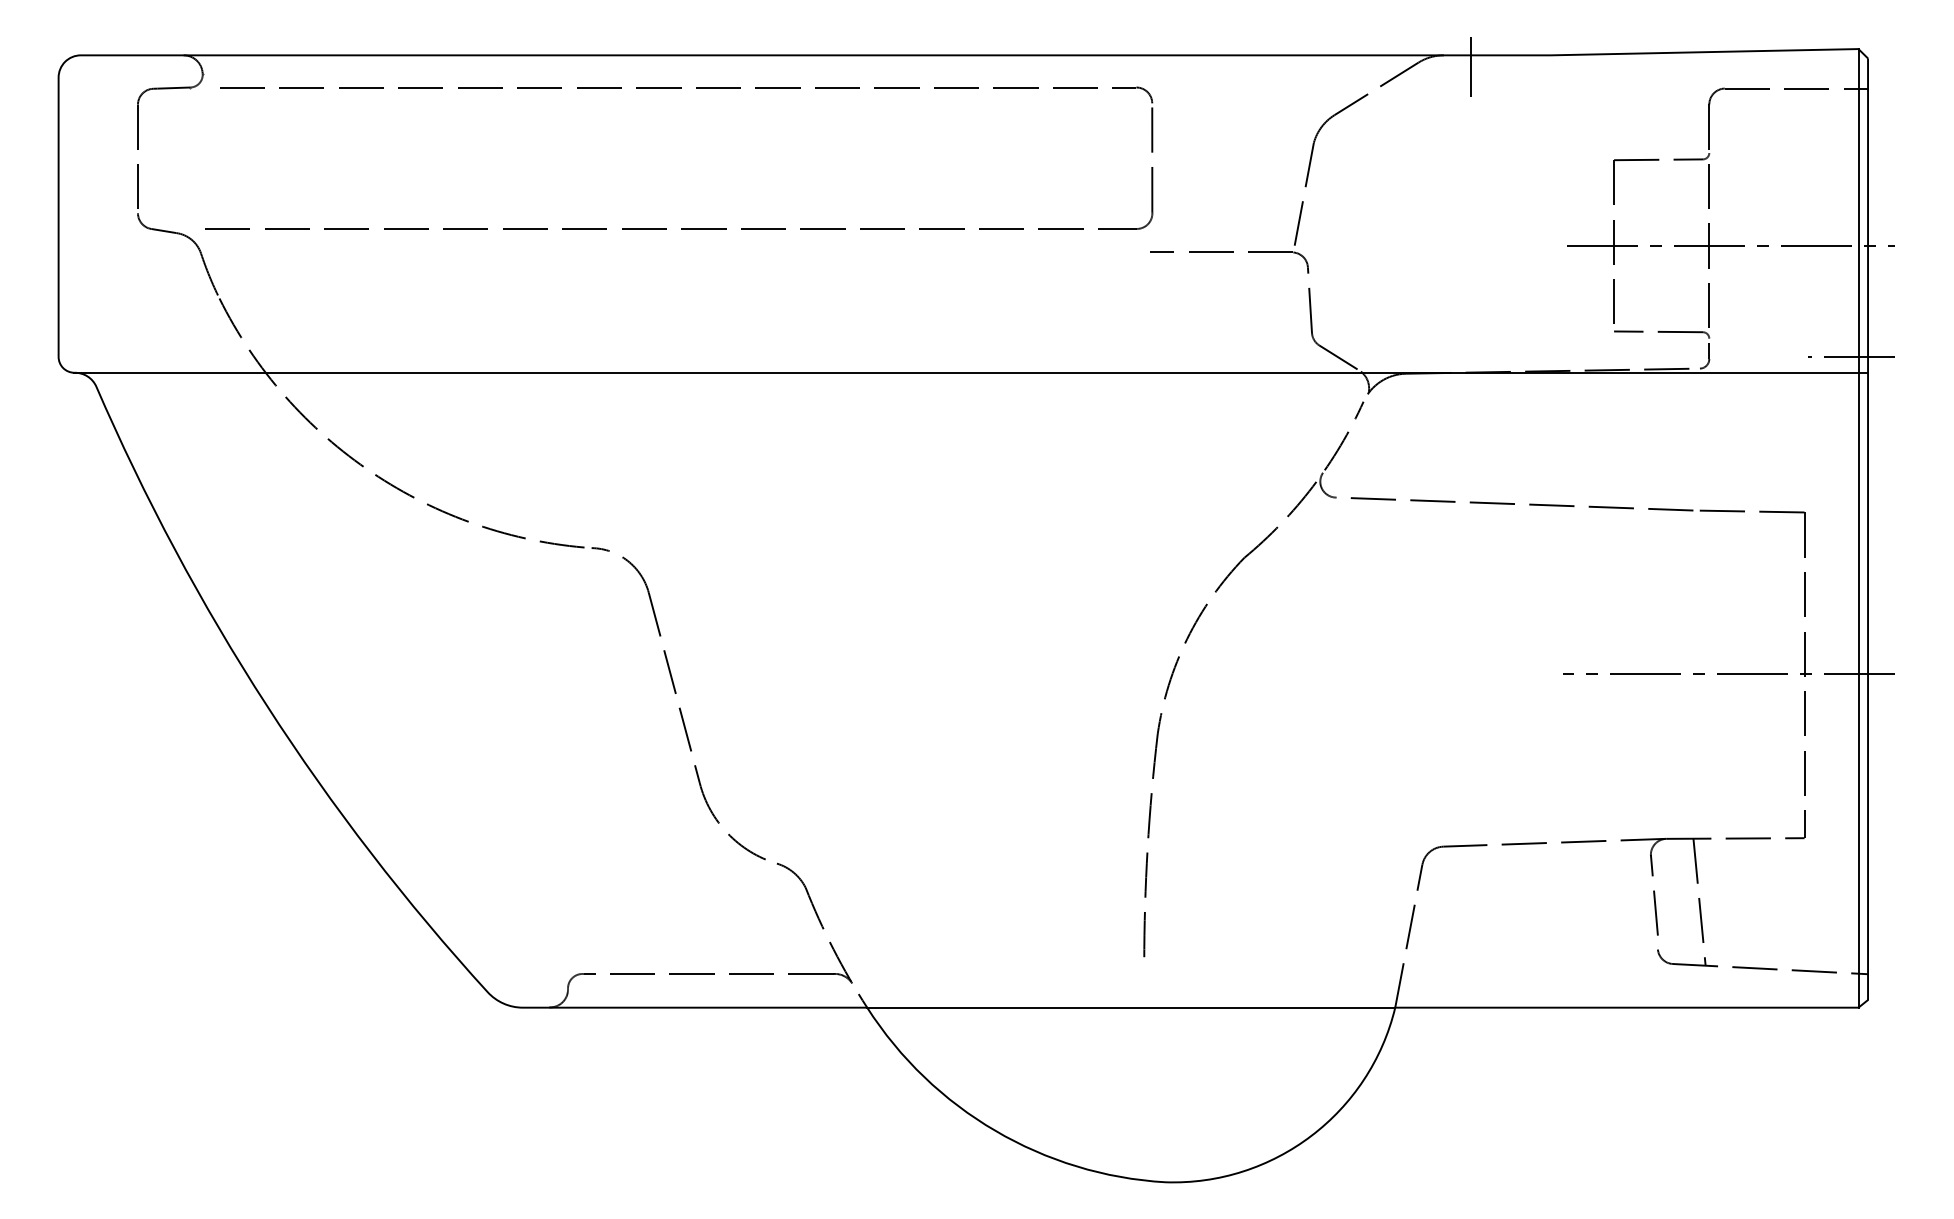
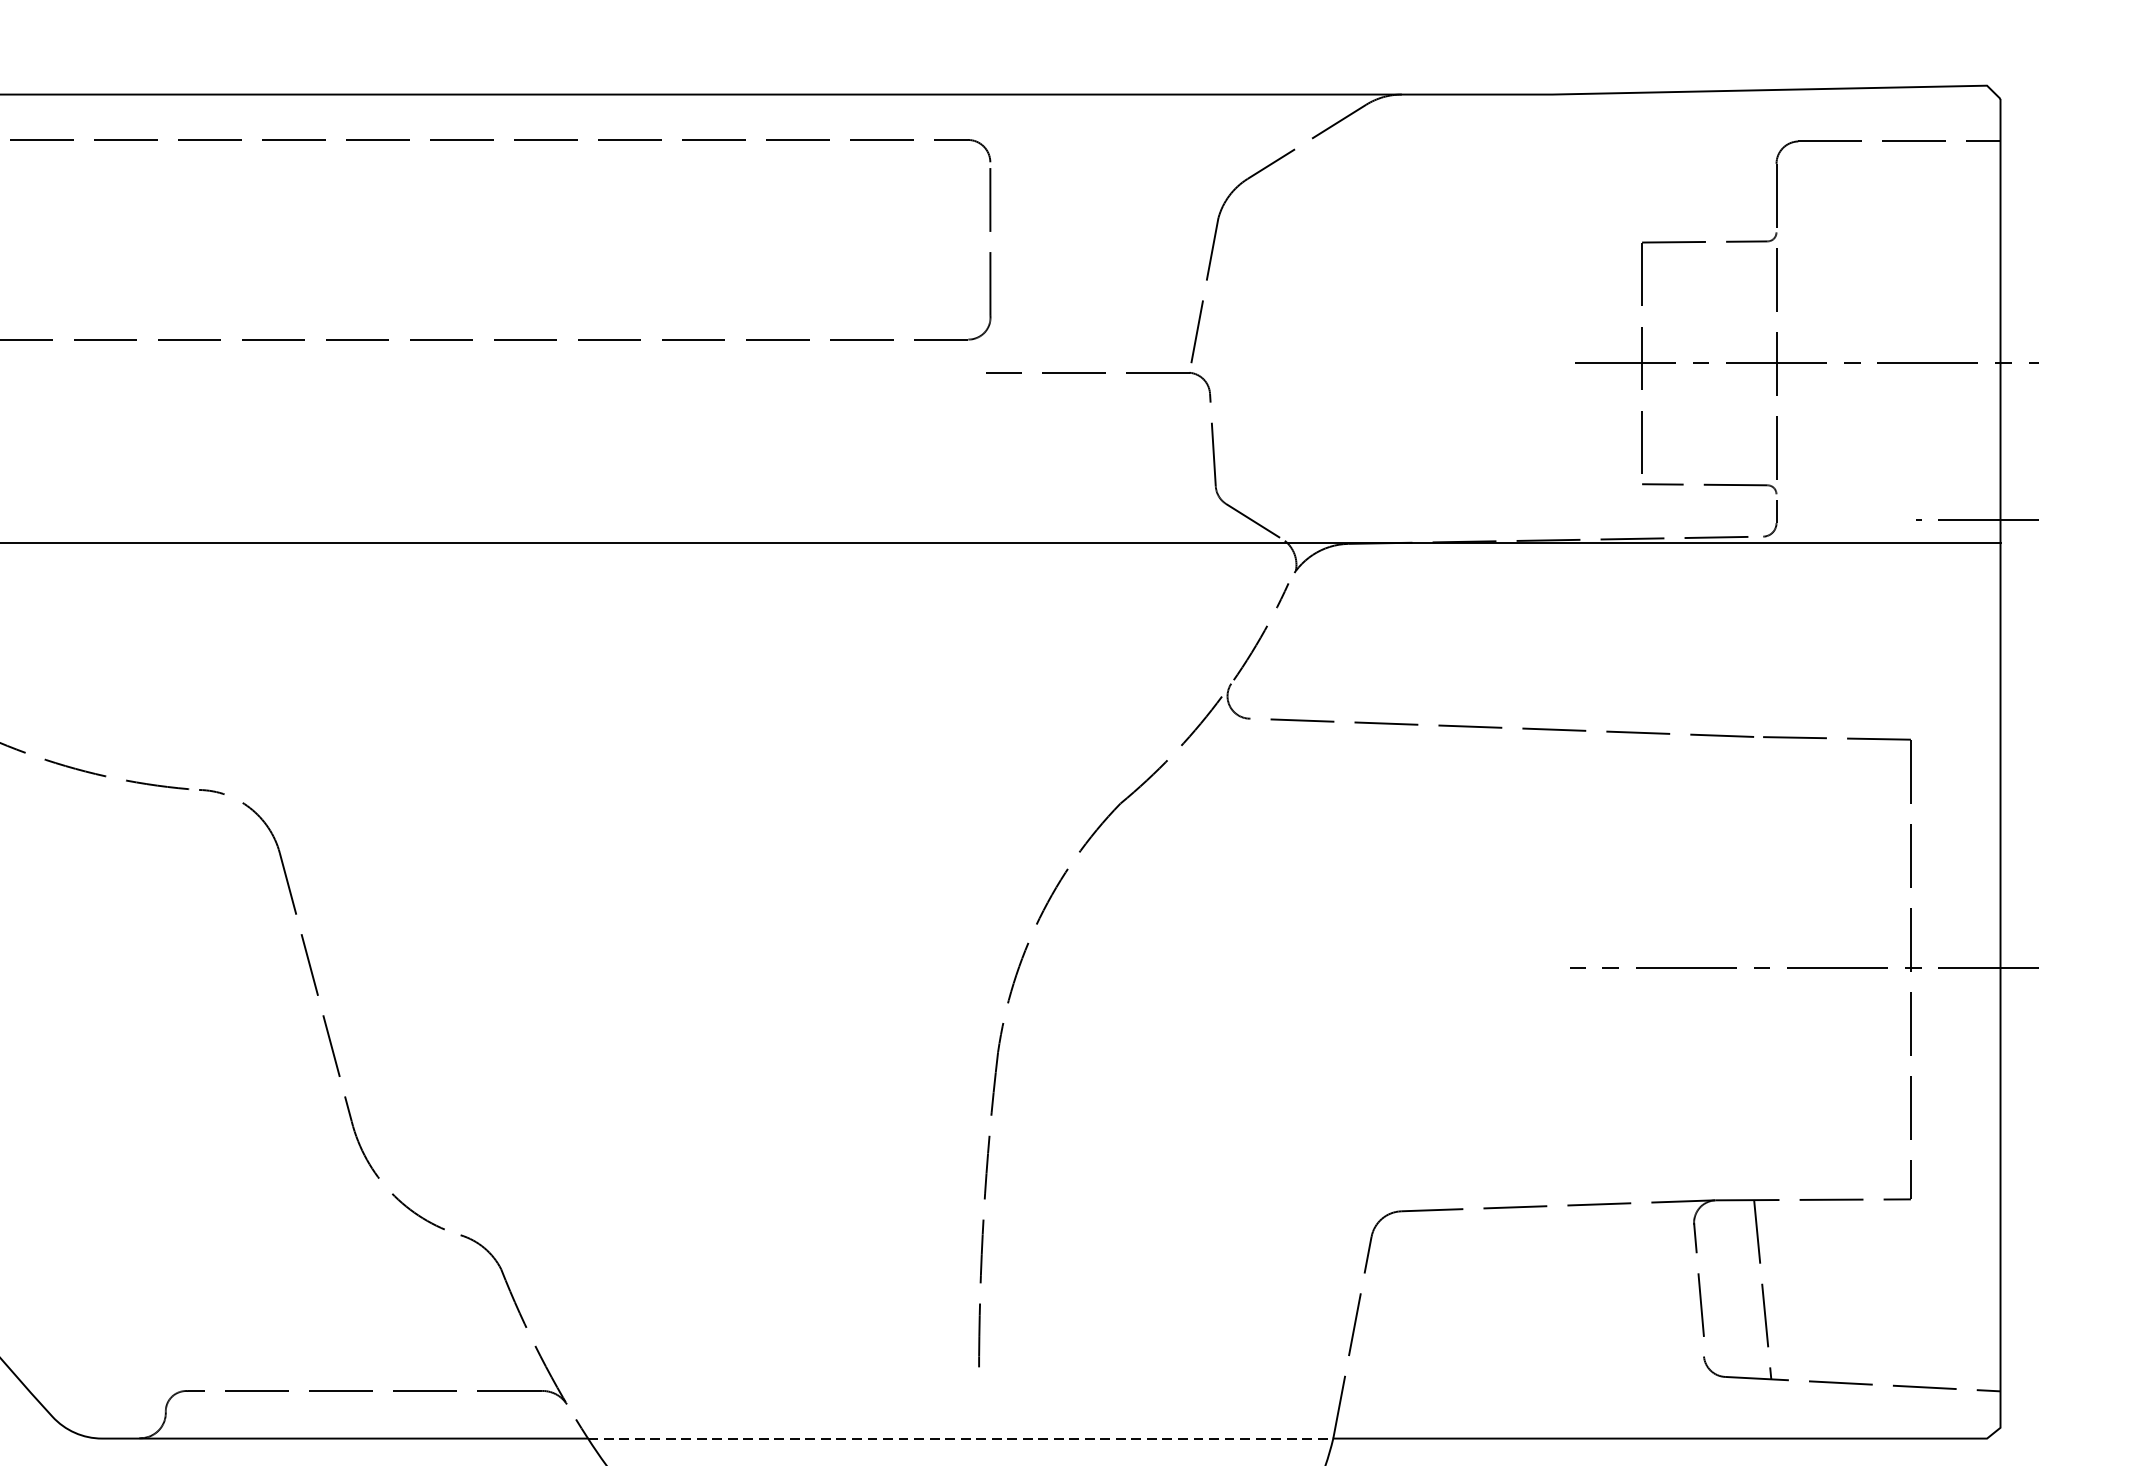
line: (1471, 66) -> (1440, 110), removed
line: (1858, 528) -> (1987, 762), removed
line: (1131, 1007) -> (961, 1438), solid -> dashed

